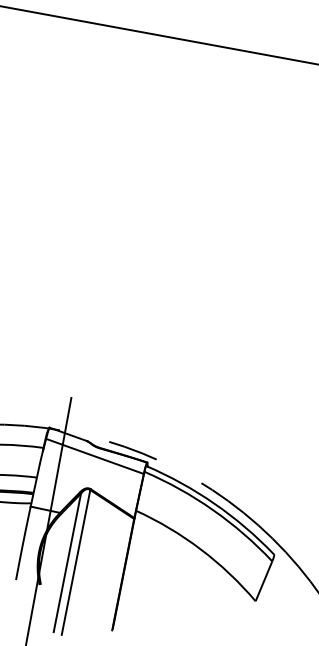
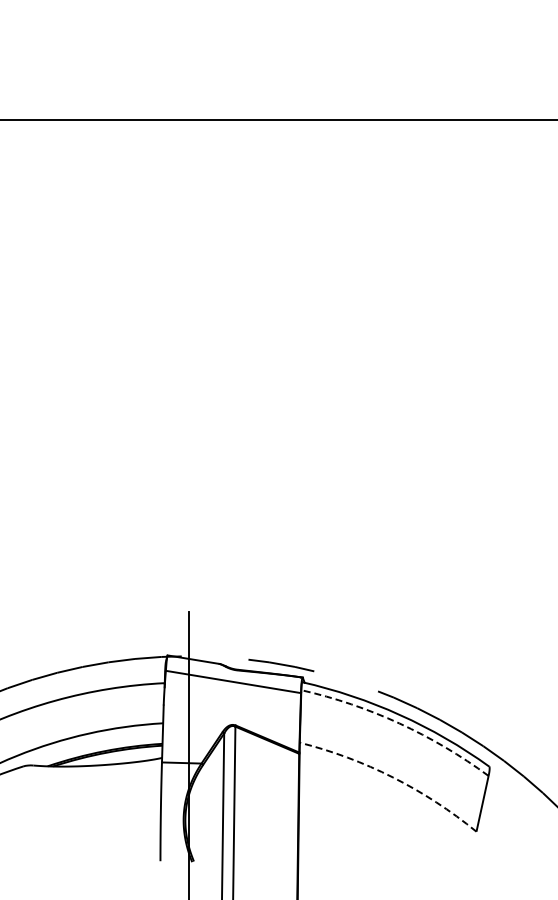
arc: (213, 510) -> (399, 723), solid -> dashed
arc: (201, 549) -> (393, 777), solid -> dashed

